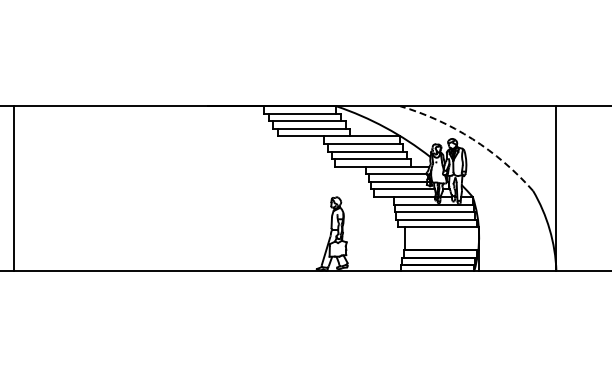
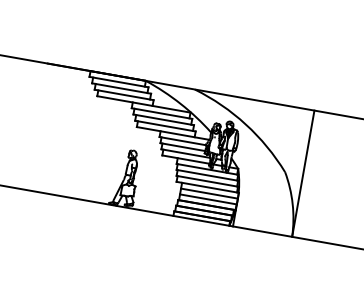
arc: (472, 139) -> (245, 124), dashed -> solid
line: (441, 234) -> (209, 193), added
line: (441, 242) -> (208, 199), added

